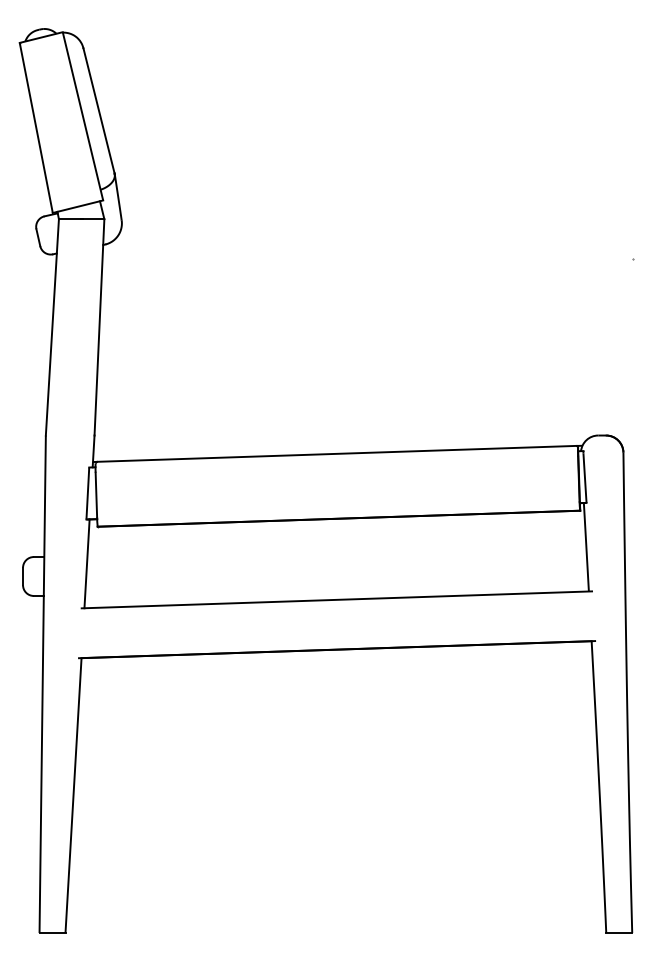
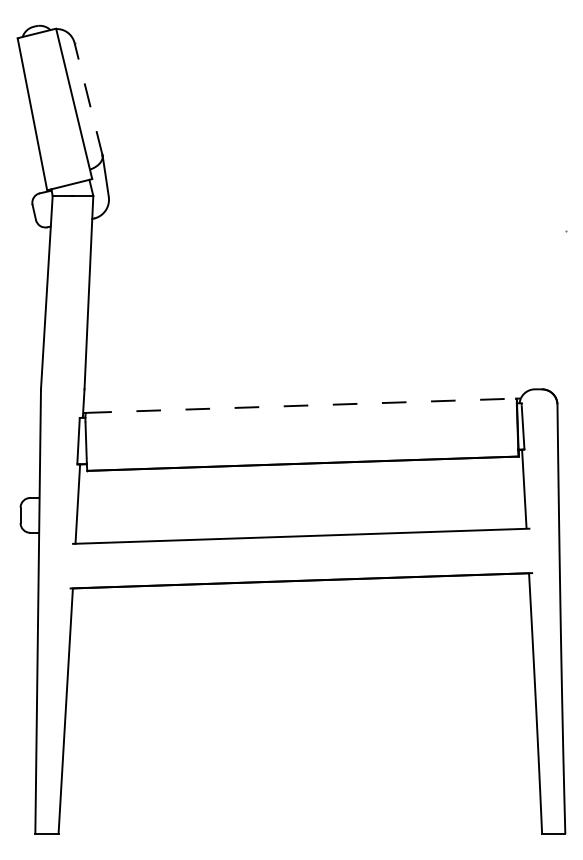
line: (98, 111) -> (88, 99), solid -> dashed
line: (337, 453) -> (301, 405), solid -> dashed

